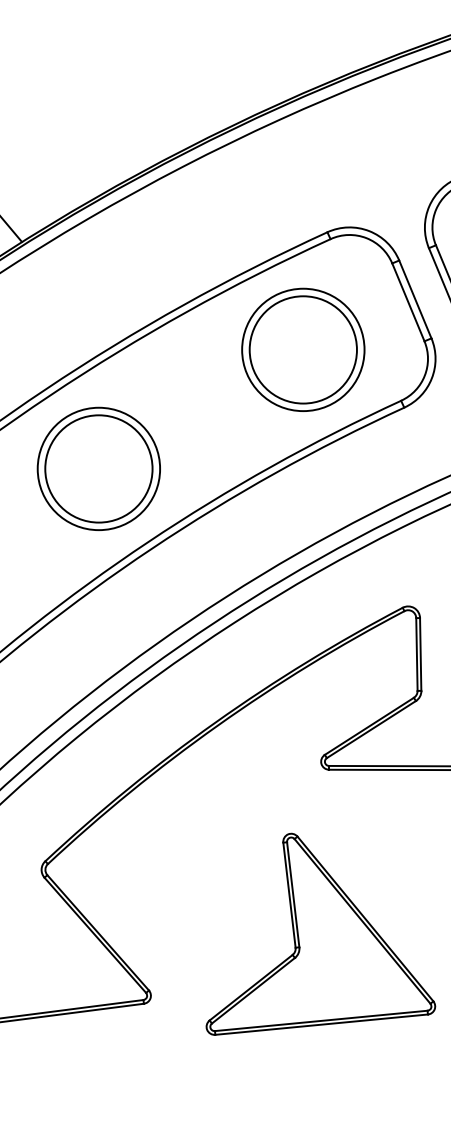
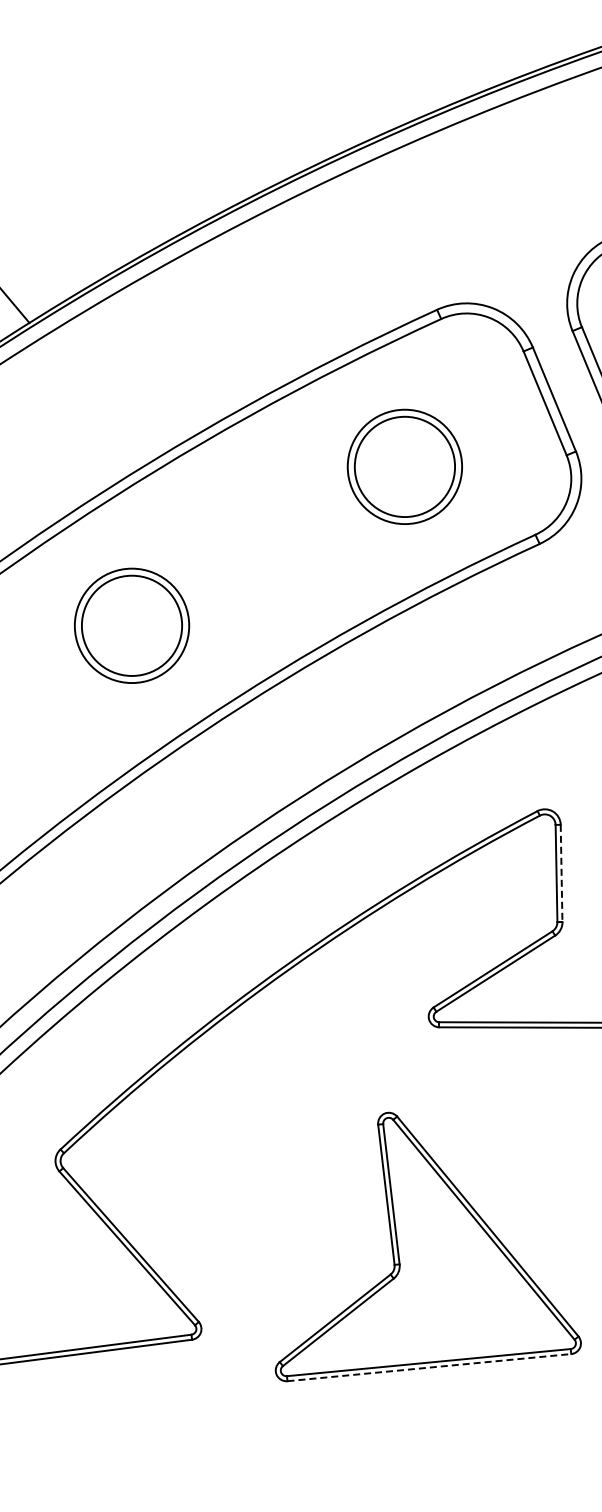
part: (303, 349) -> (404, 466), size x0.7
part: (98, 468) -> (131, 625), size x0.7
line: (420, 654) -> (561, 873), solid -> dashed
line: (321, 1024) -> (429, 1367), solid -> dashed

